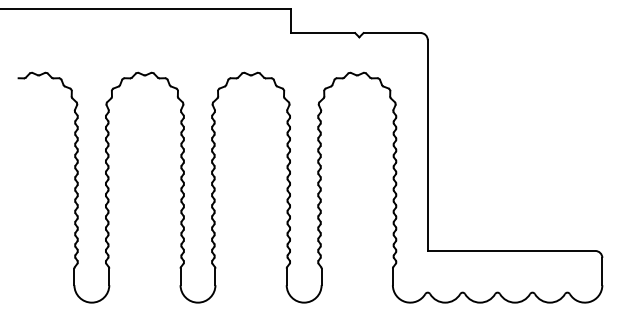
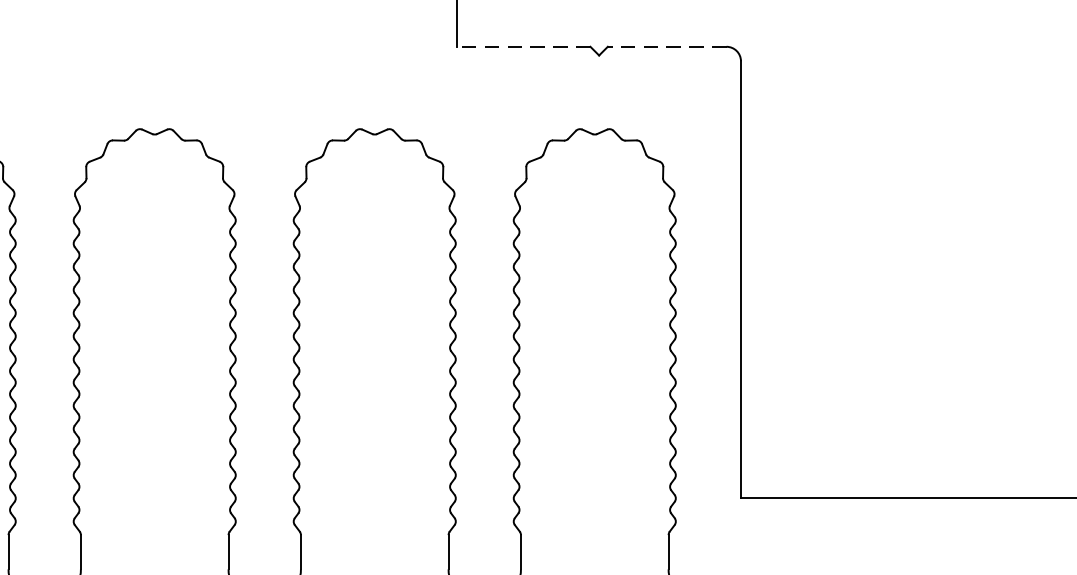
line: (322, 33) -> (522, 47), solid -> dashed
line: (392, 33) -> (667, 47), solid -> dashed

